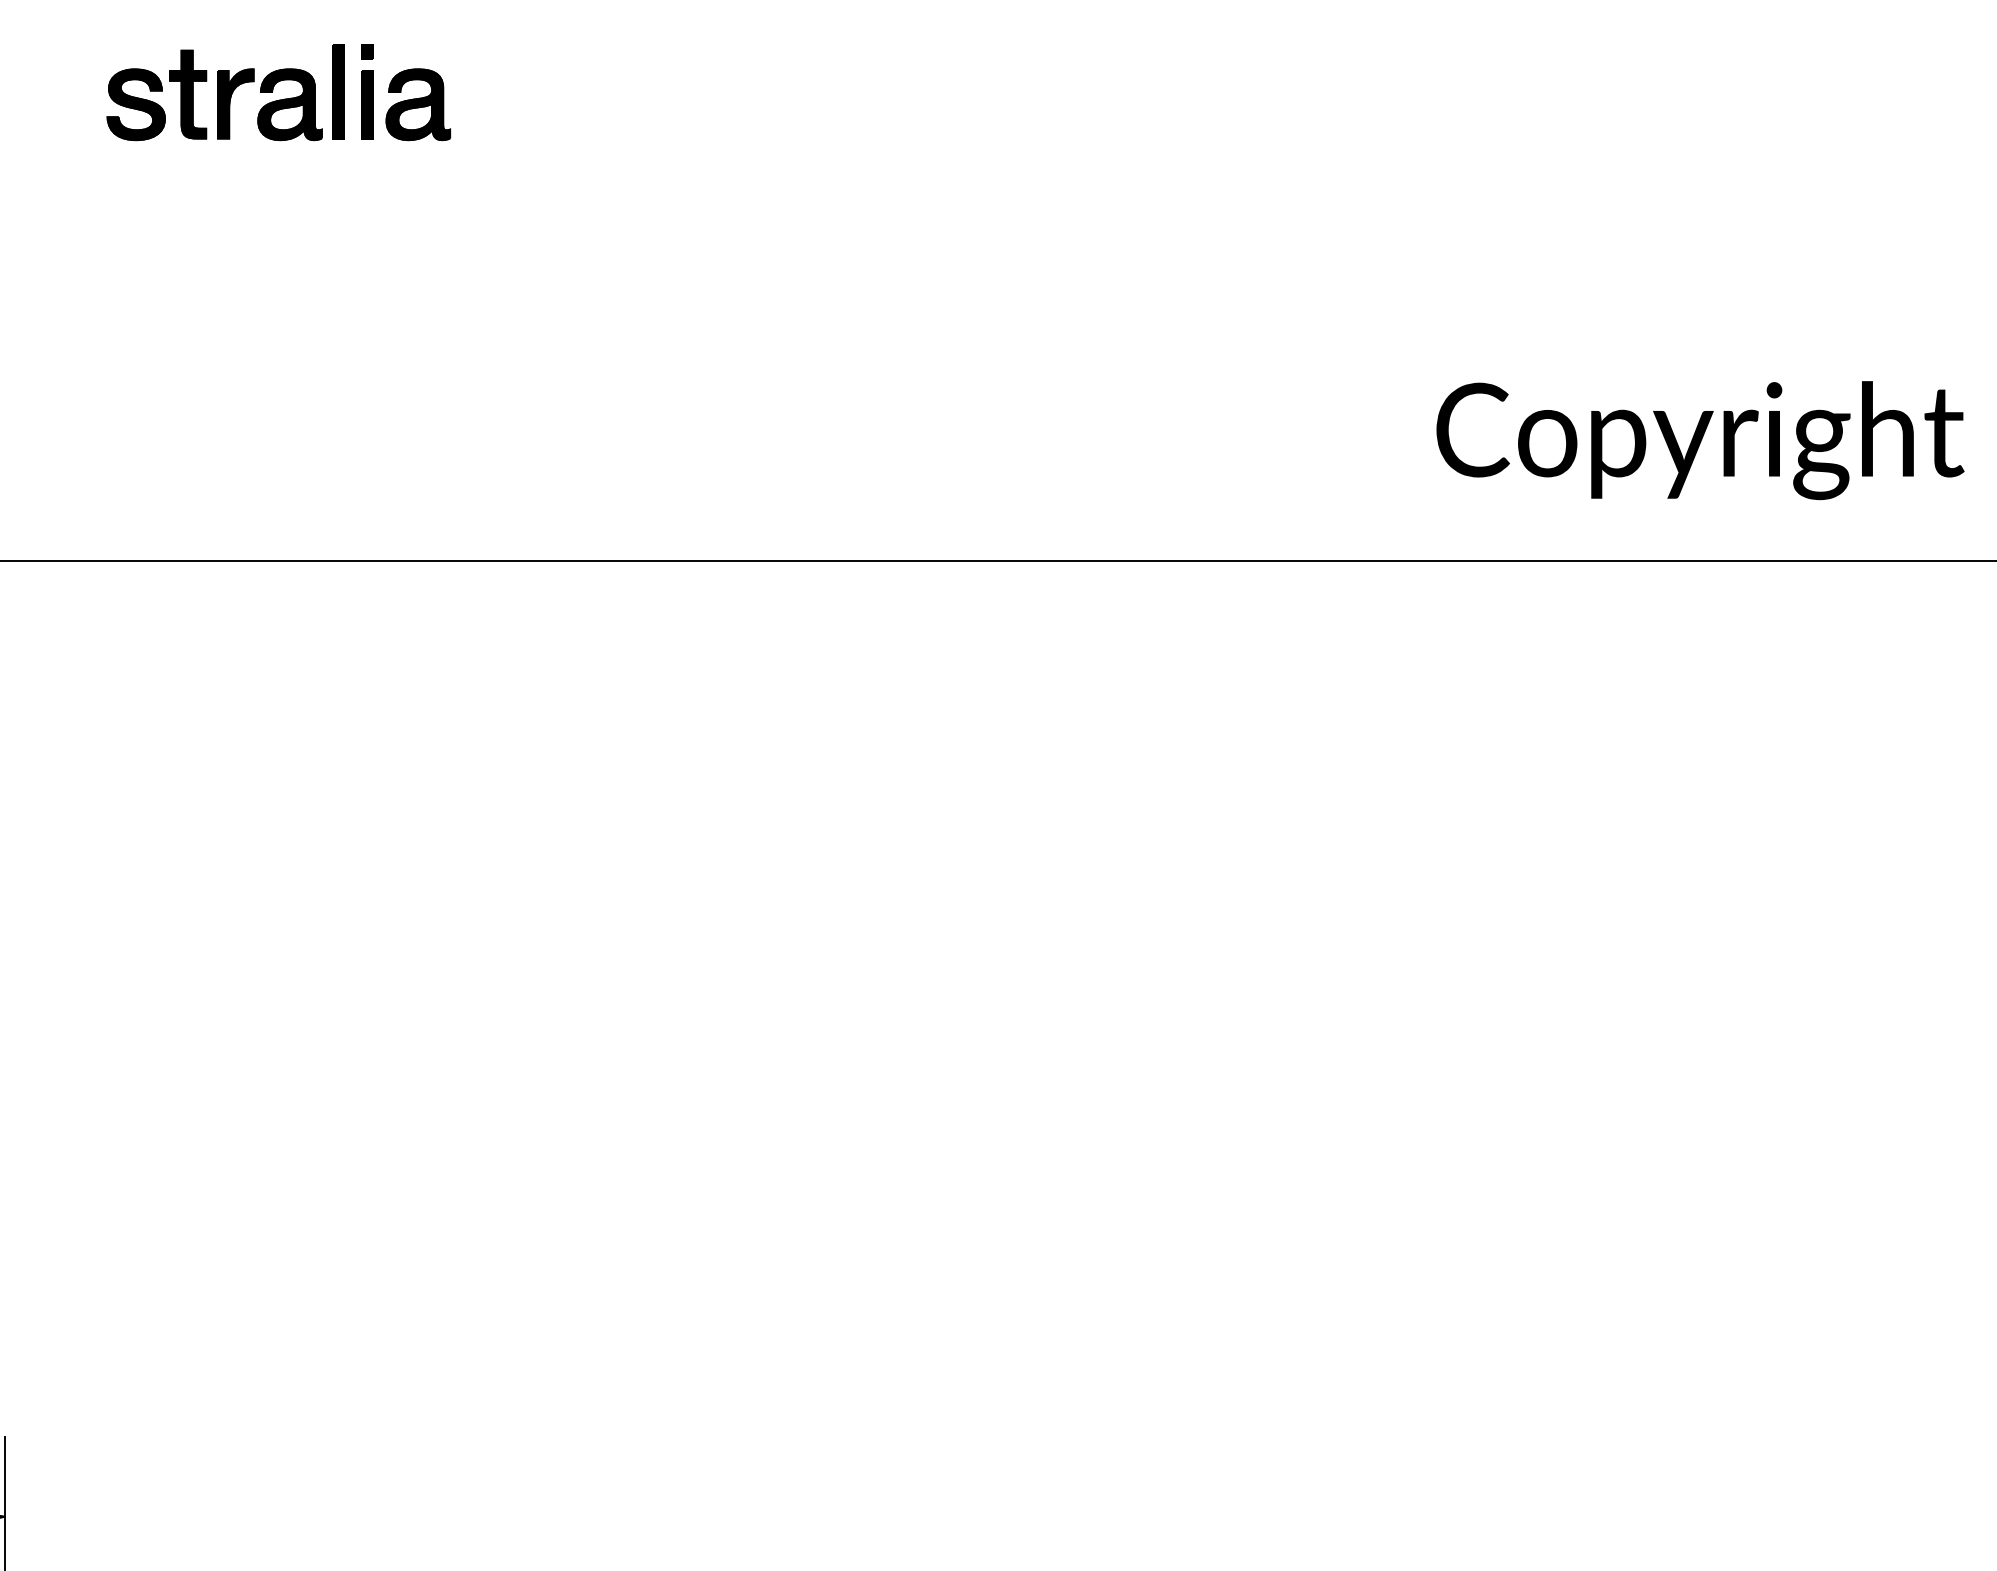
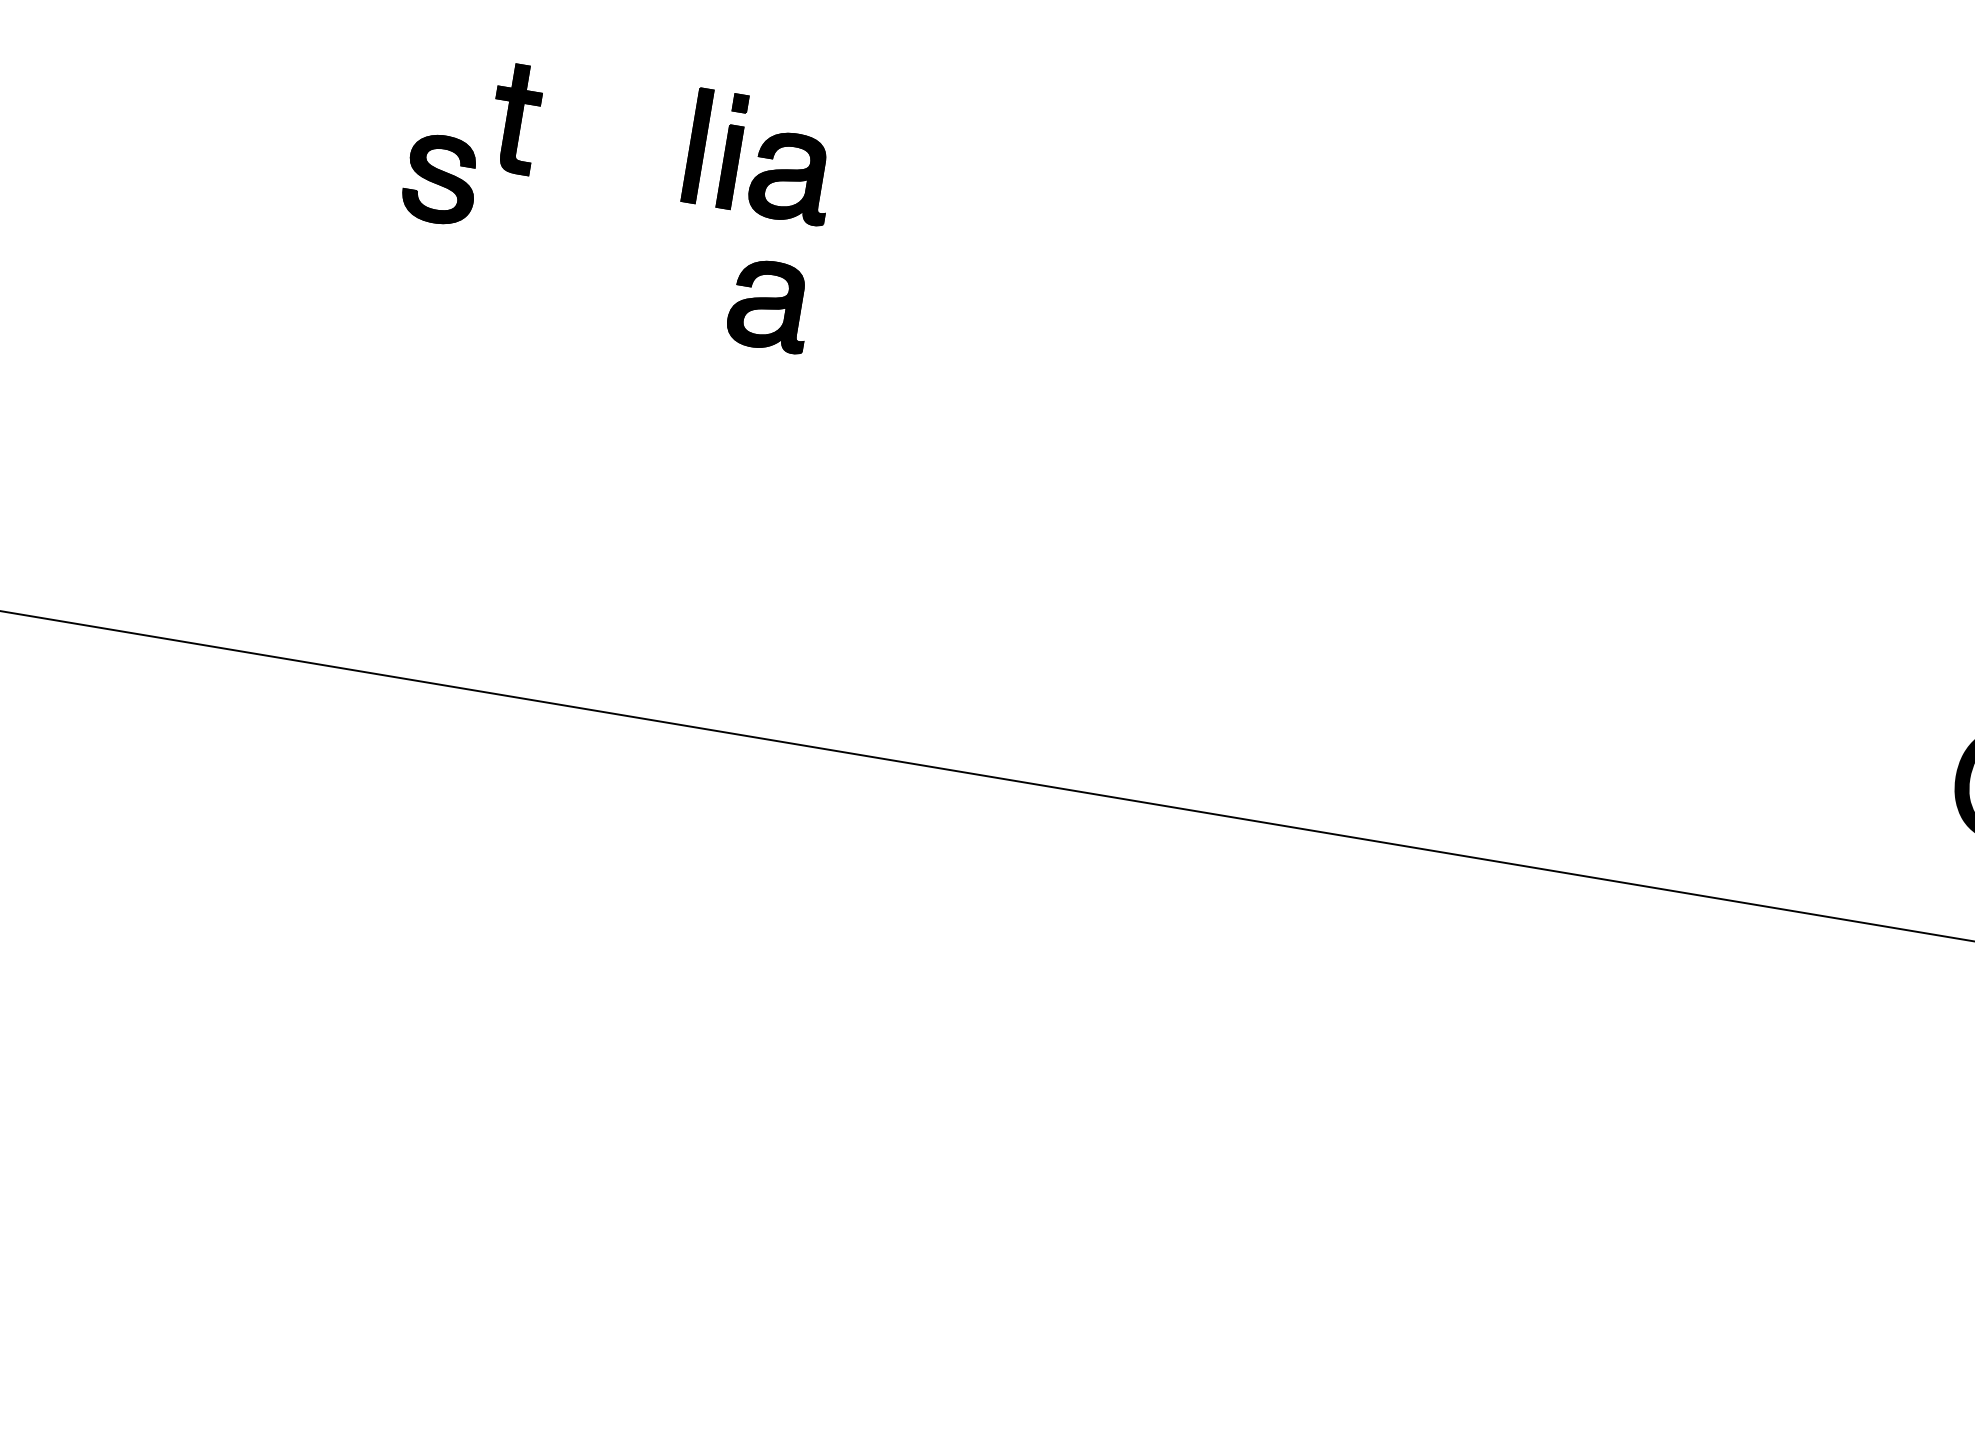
part: (135, 104) -> (439, 179), moved
part: (269, 104) -> (611, 147), removed
part: (417, 210) -> (769, 304), added

